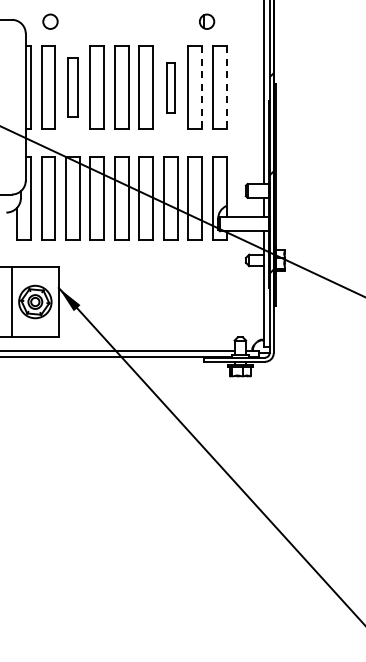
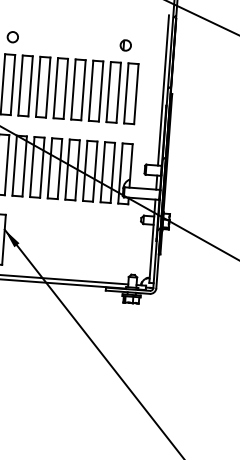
part: (72, 87) -> (25, 85), size x1.43
part: (170, 87) -> (95, 91), size x1.67
line: (202, 87) -> (119, 92), dashed -> solid
line: (226, 87) -> (136, 93), dashed -> solid

